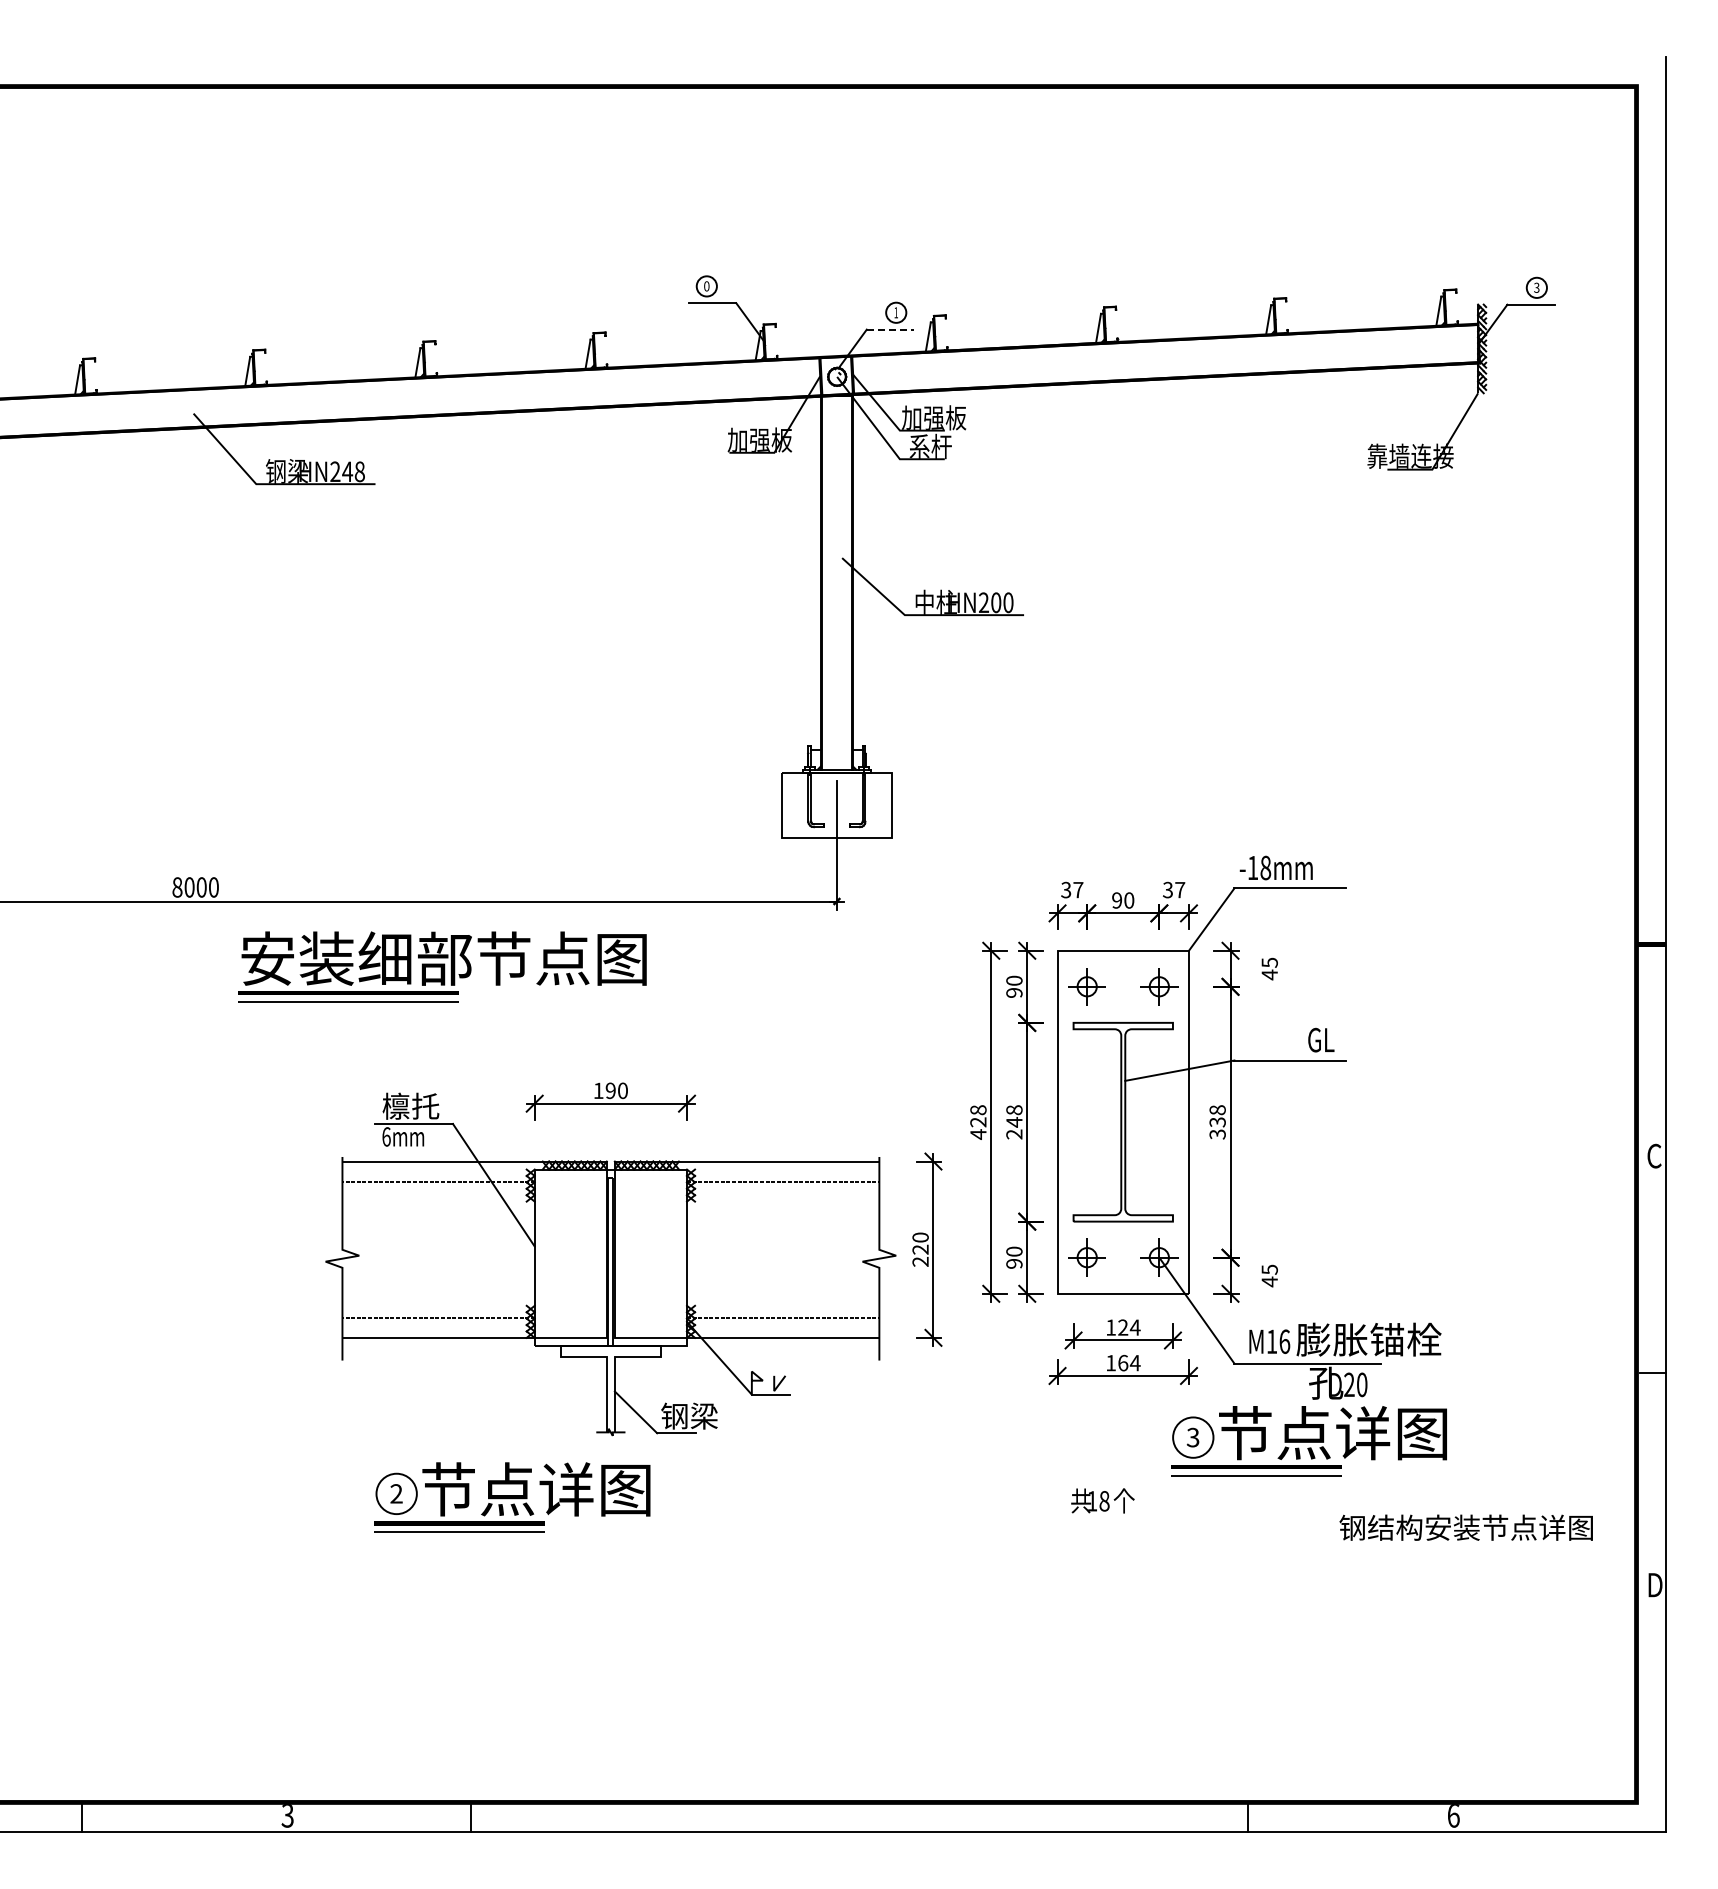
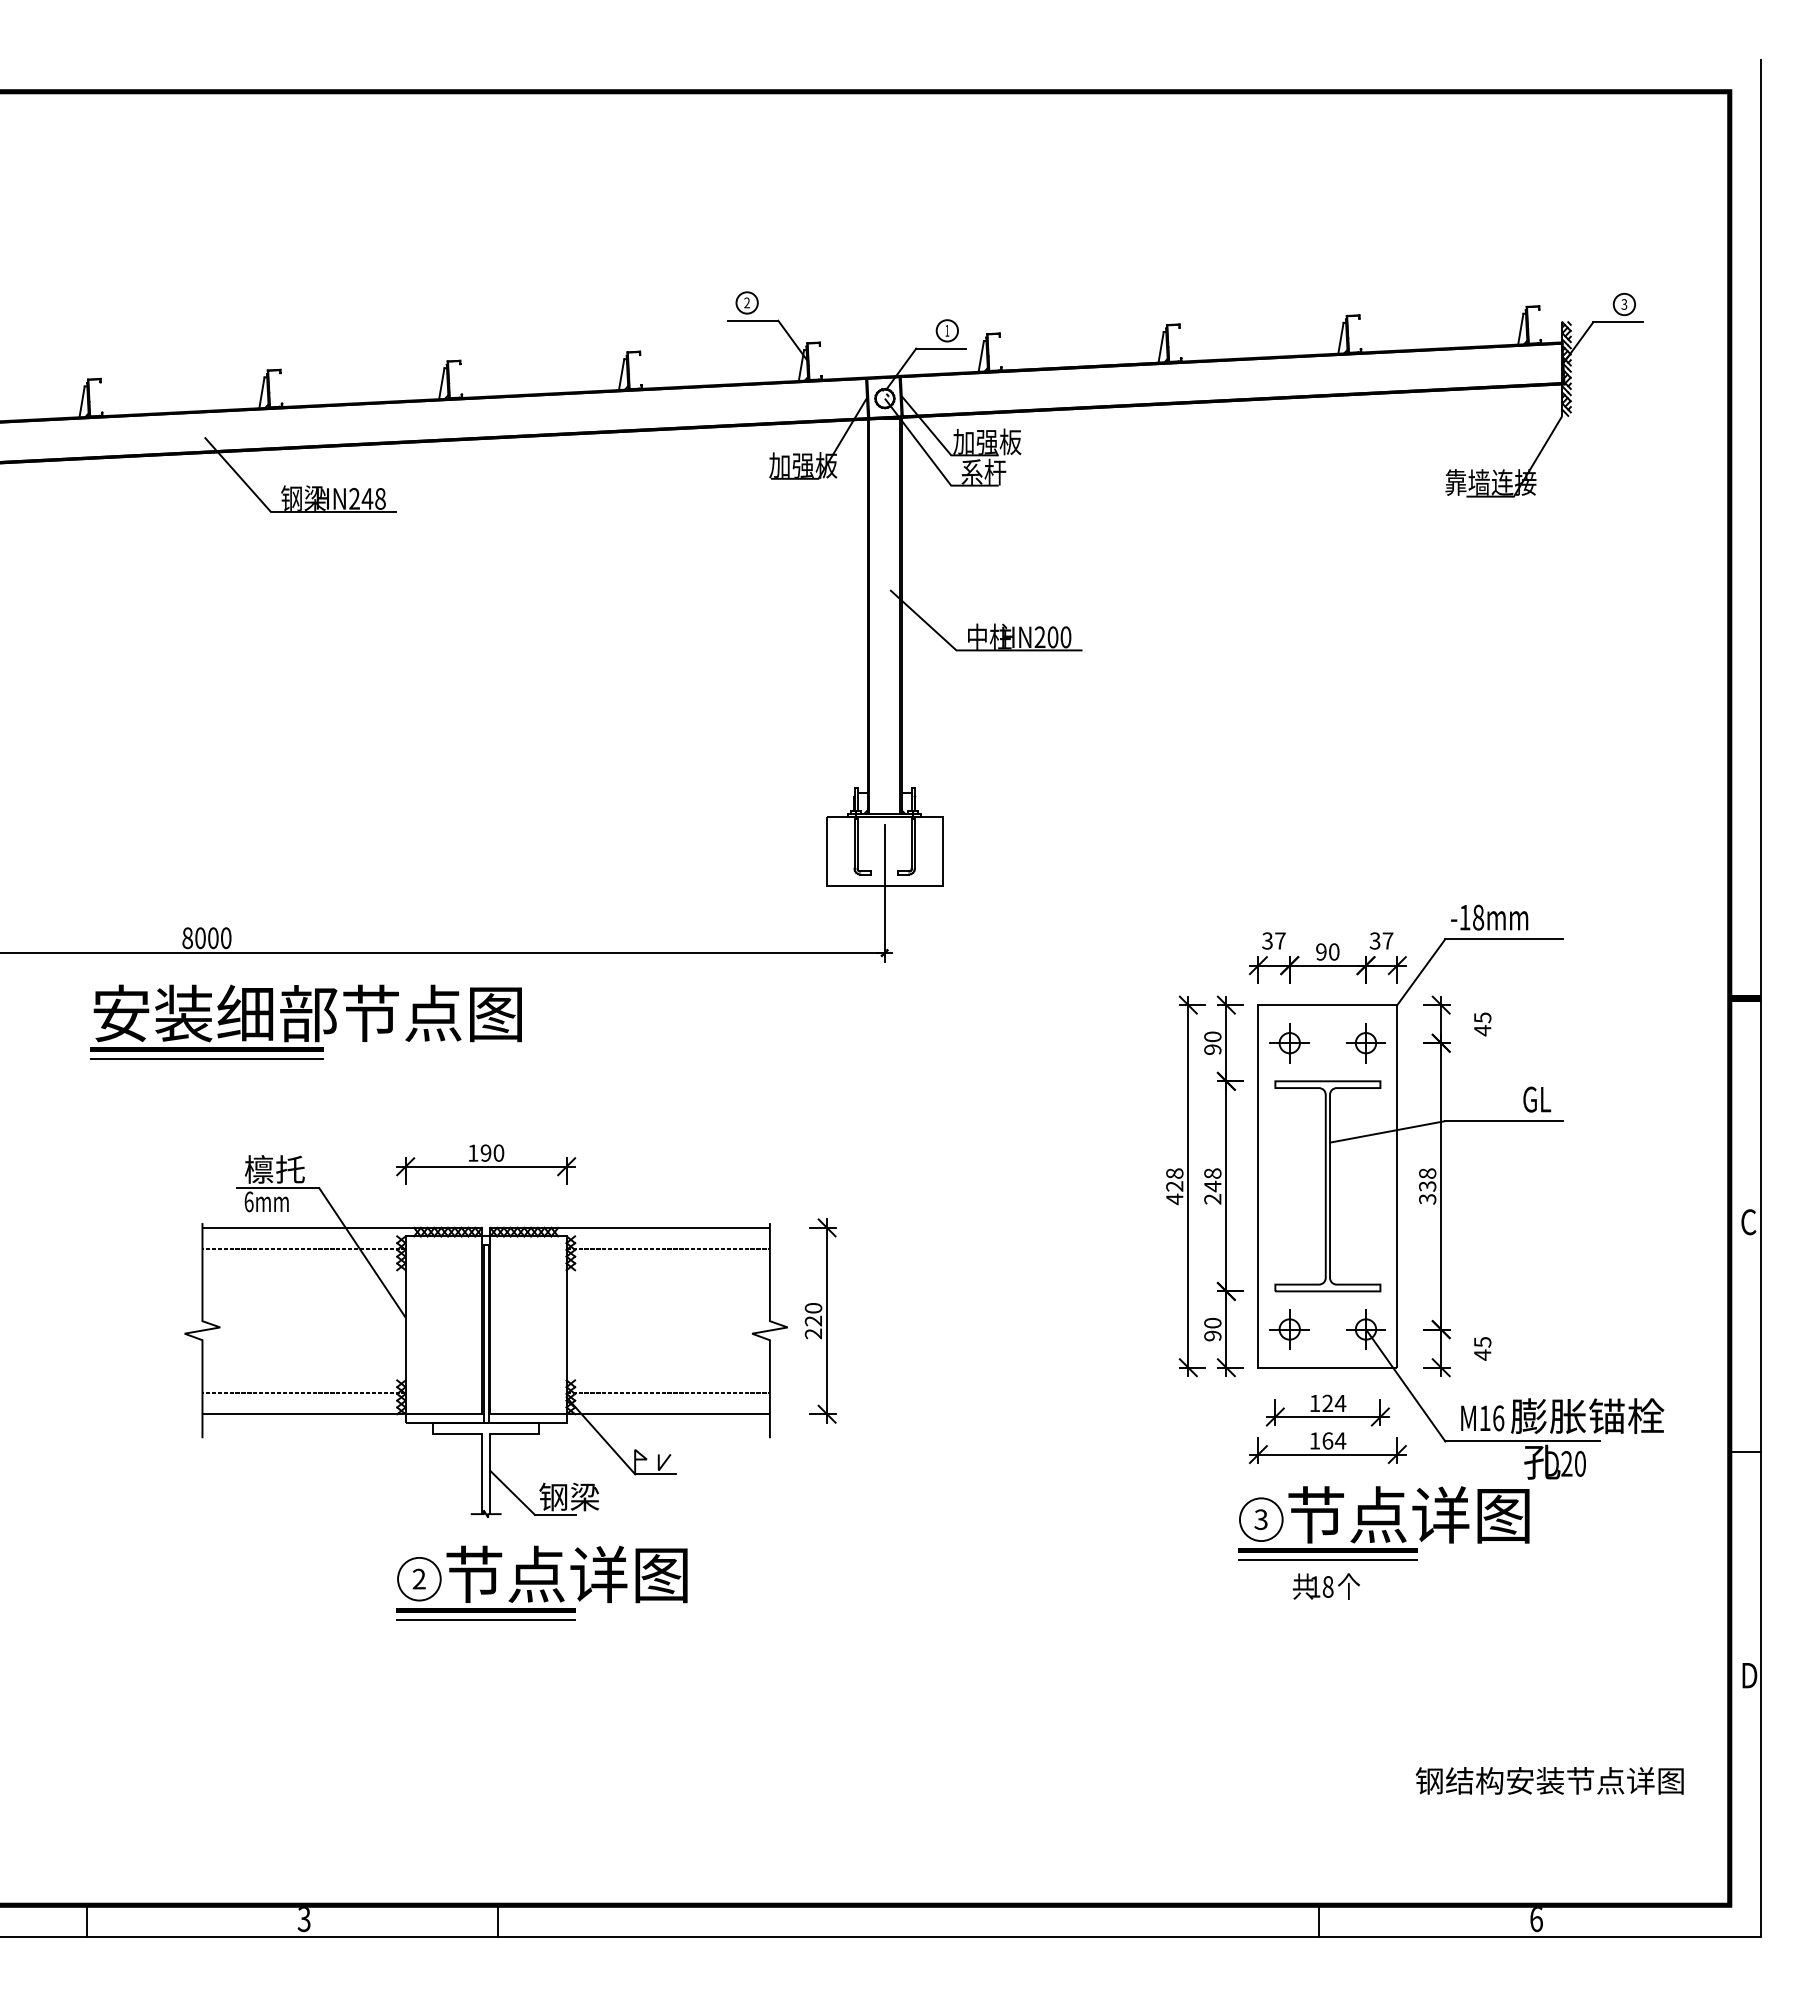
text: (706, 286) -> (746, 303), 0 -> 2
line: (890, 329) -> (941, 348), dashed -> solid
part: (442, 966) -> (306, 1021), moved
part: (1205, 1127) -> (1414, 1191), moved
part: (633, 1259) -> (510, 1331), moved
text: (1102, 1500) -> (1326, 1586), moved
text: (1465, 1527) -> (1549, 1780), moved

